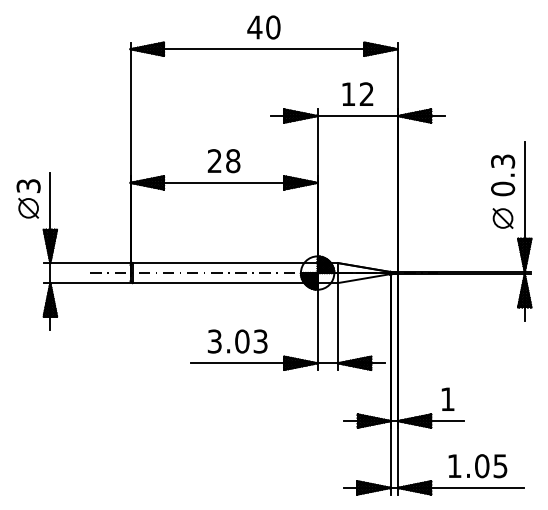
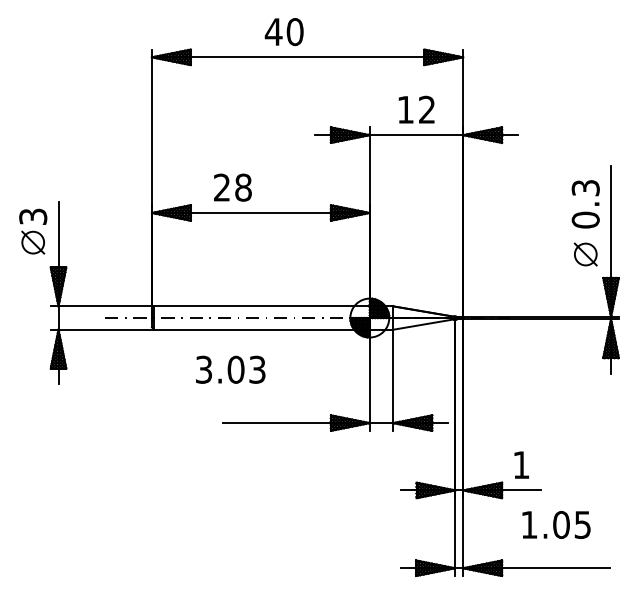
text: (263, 27) -> (283, 32), moved
text: (223, 160) -> (232, 187), moved
text: (237, 341) -> (230, 369), moved
text: (477, 465) -> (556, 524), moved

